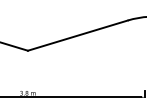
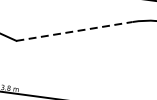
line: (78, 35) -> (75, 31), solid -> dashed

